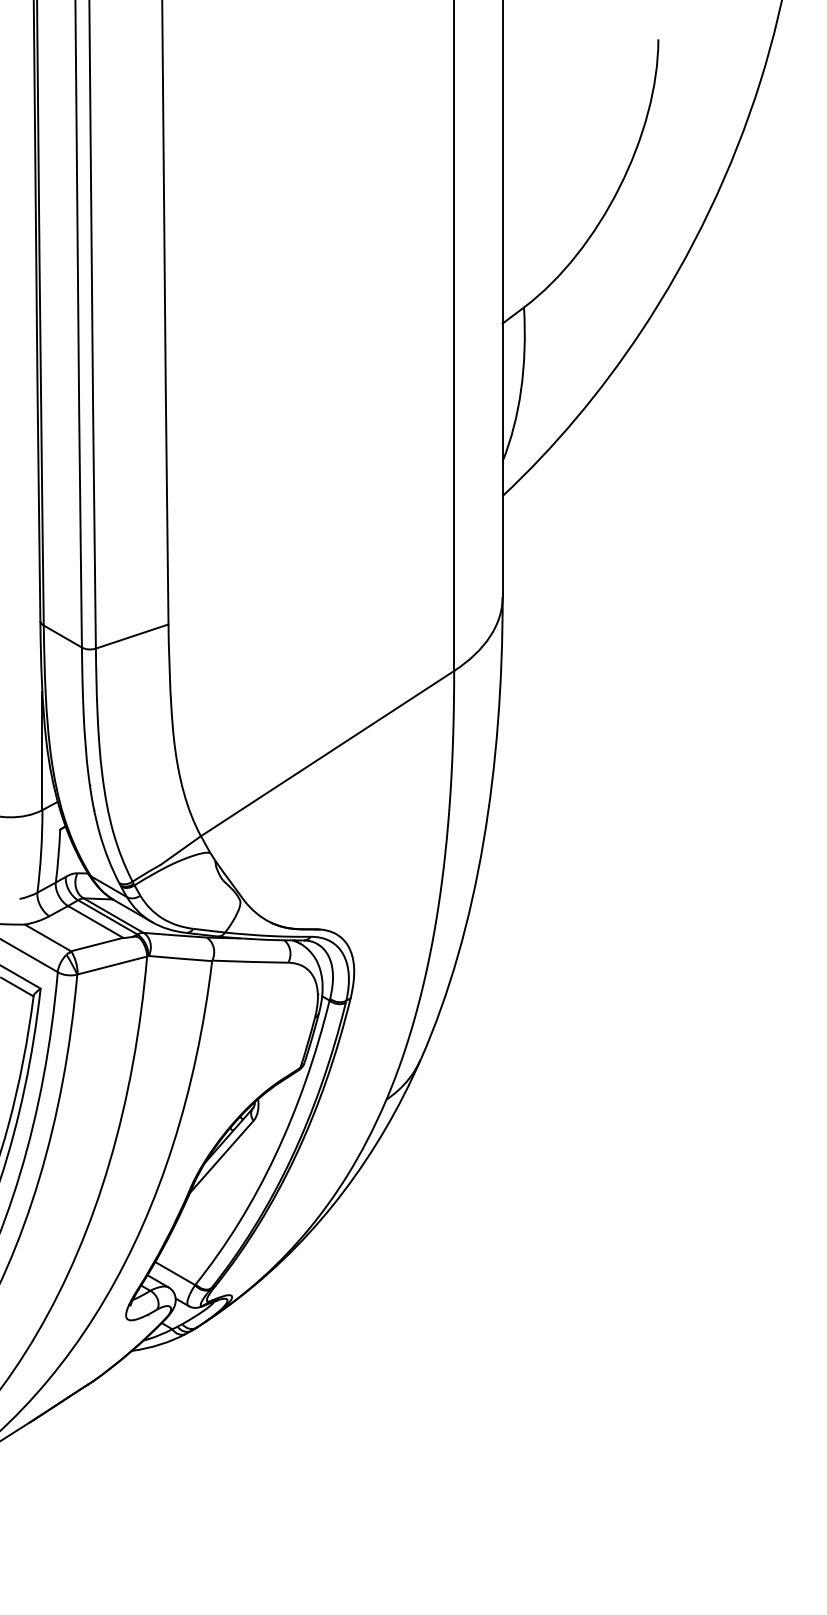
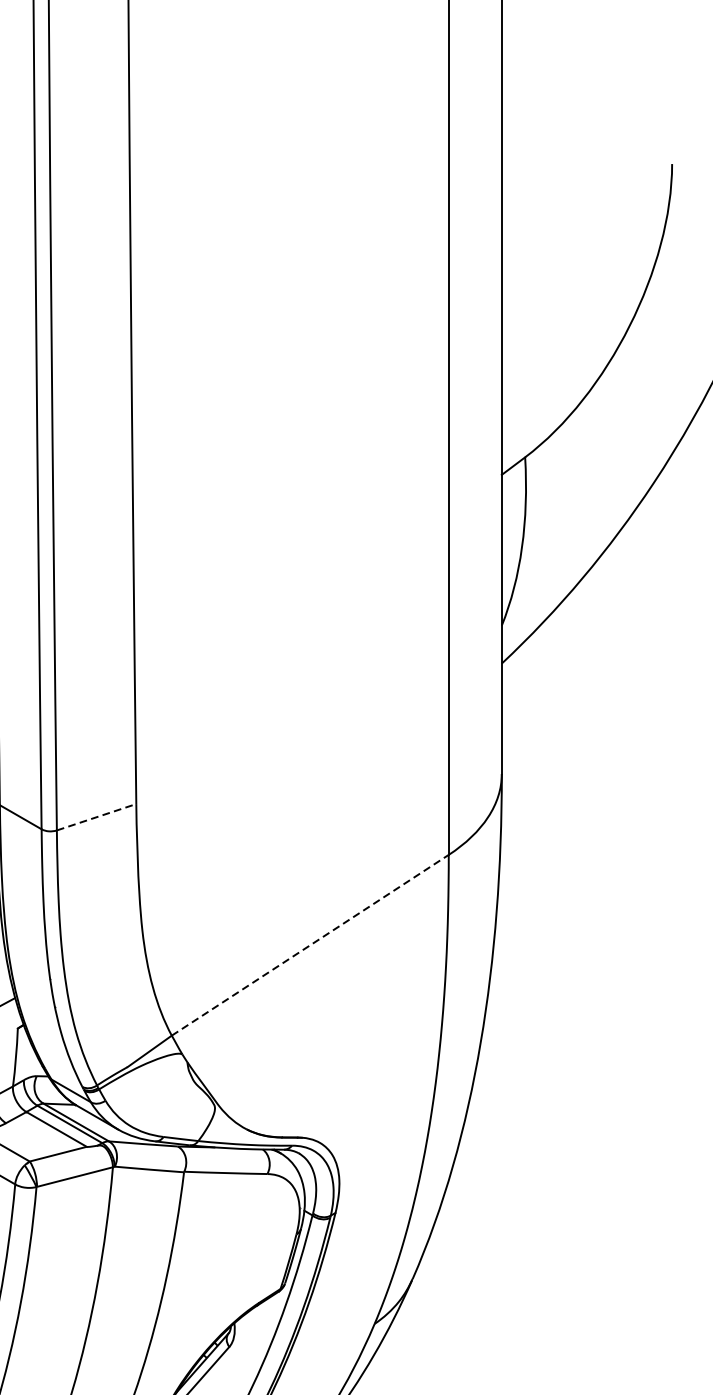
line: (132, 636) -> (96, 817), solid -> dashed
line: (327, 753) -> (310, 945), solid -> dashed

